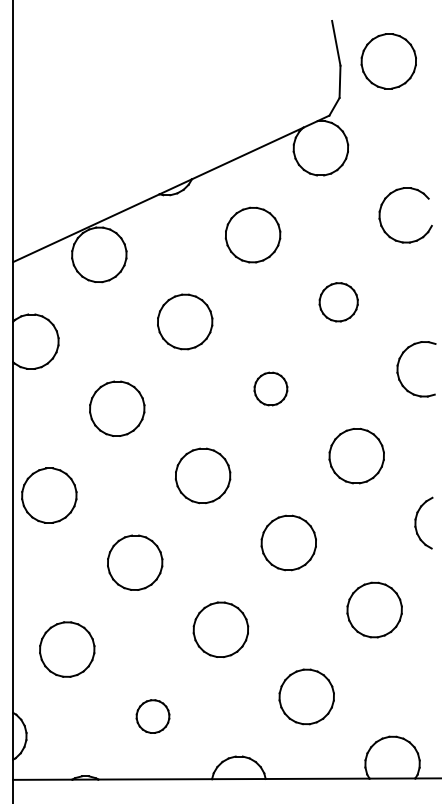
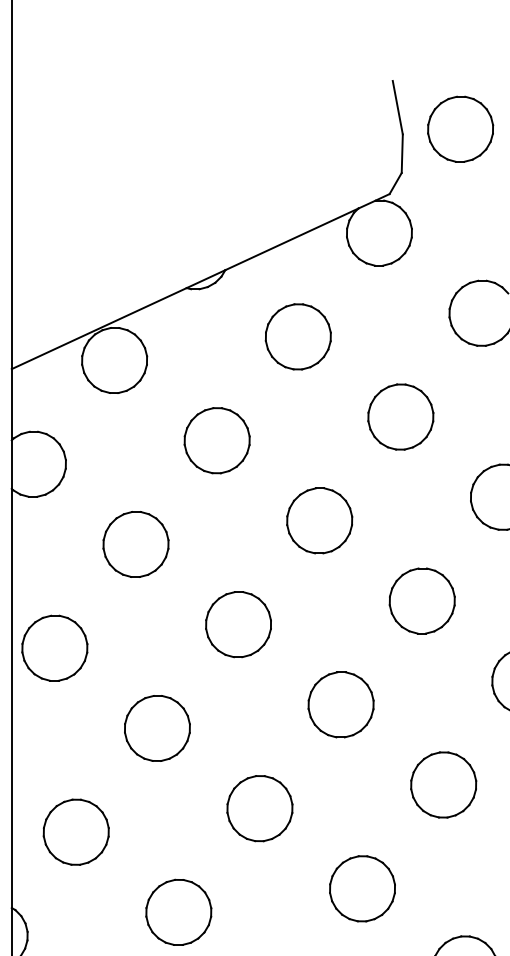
part: (338, 302) -> (400, 417), size x1.43
part: (270, 388) -> (319, 520), size x1.67
part: (152, 716) -> (178, 912), size x1.67

